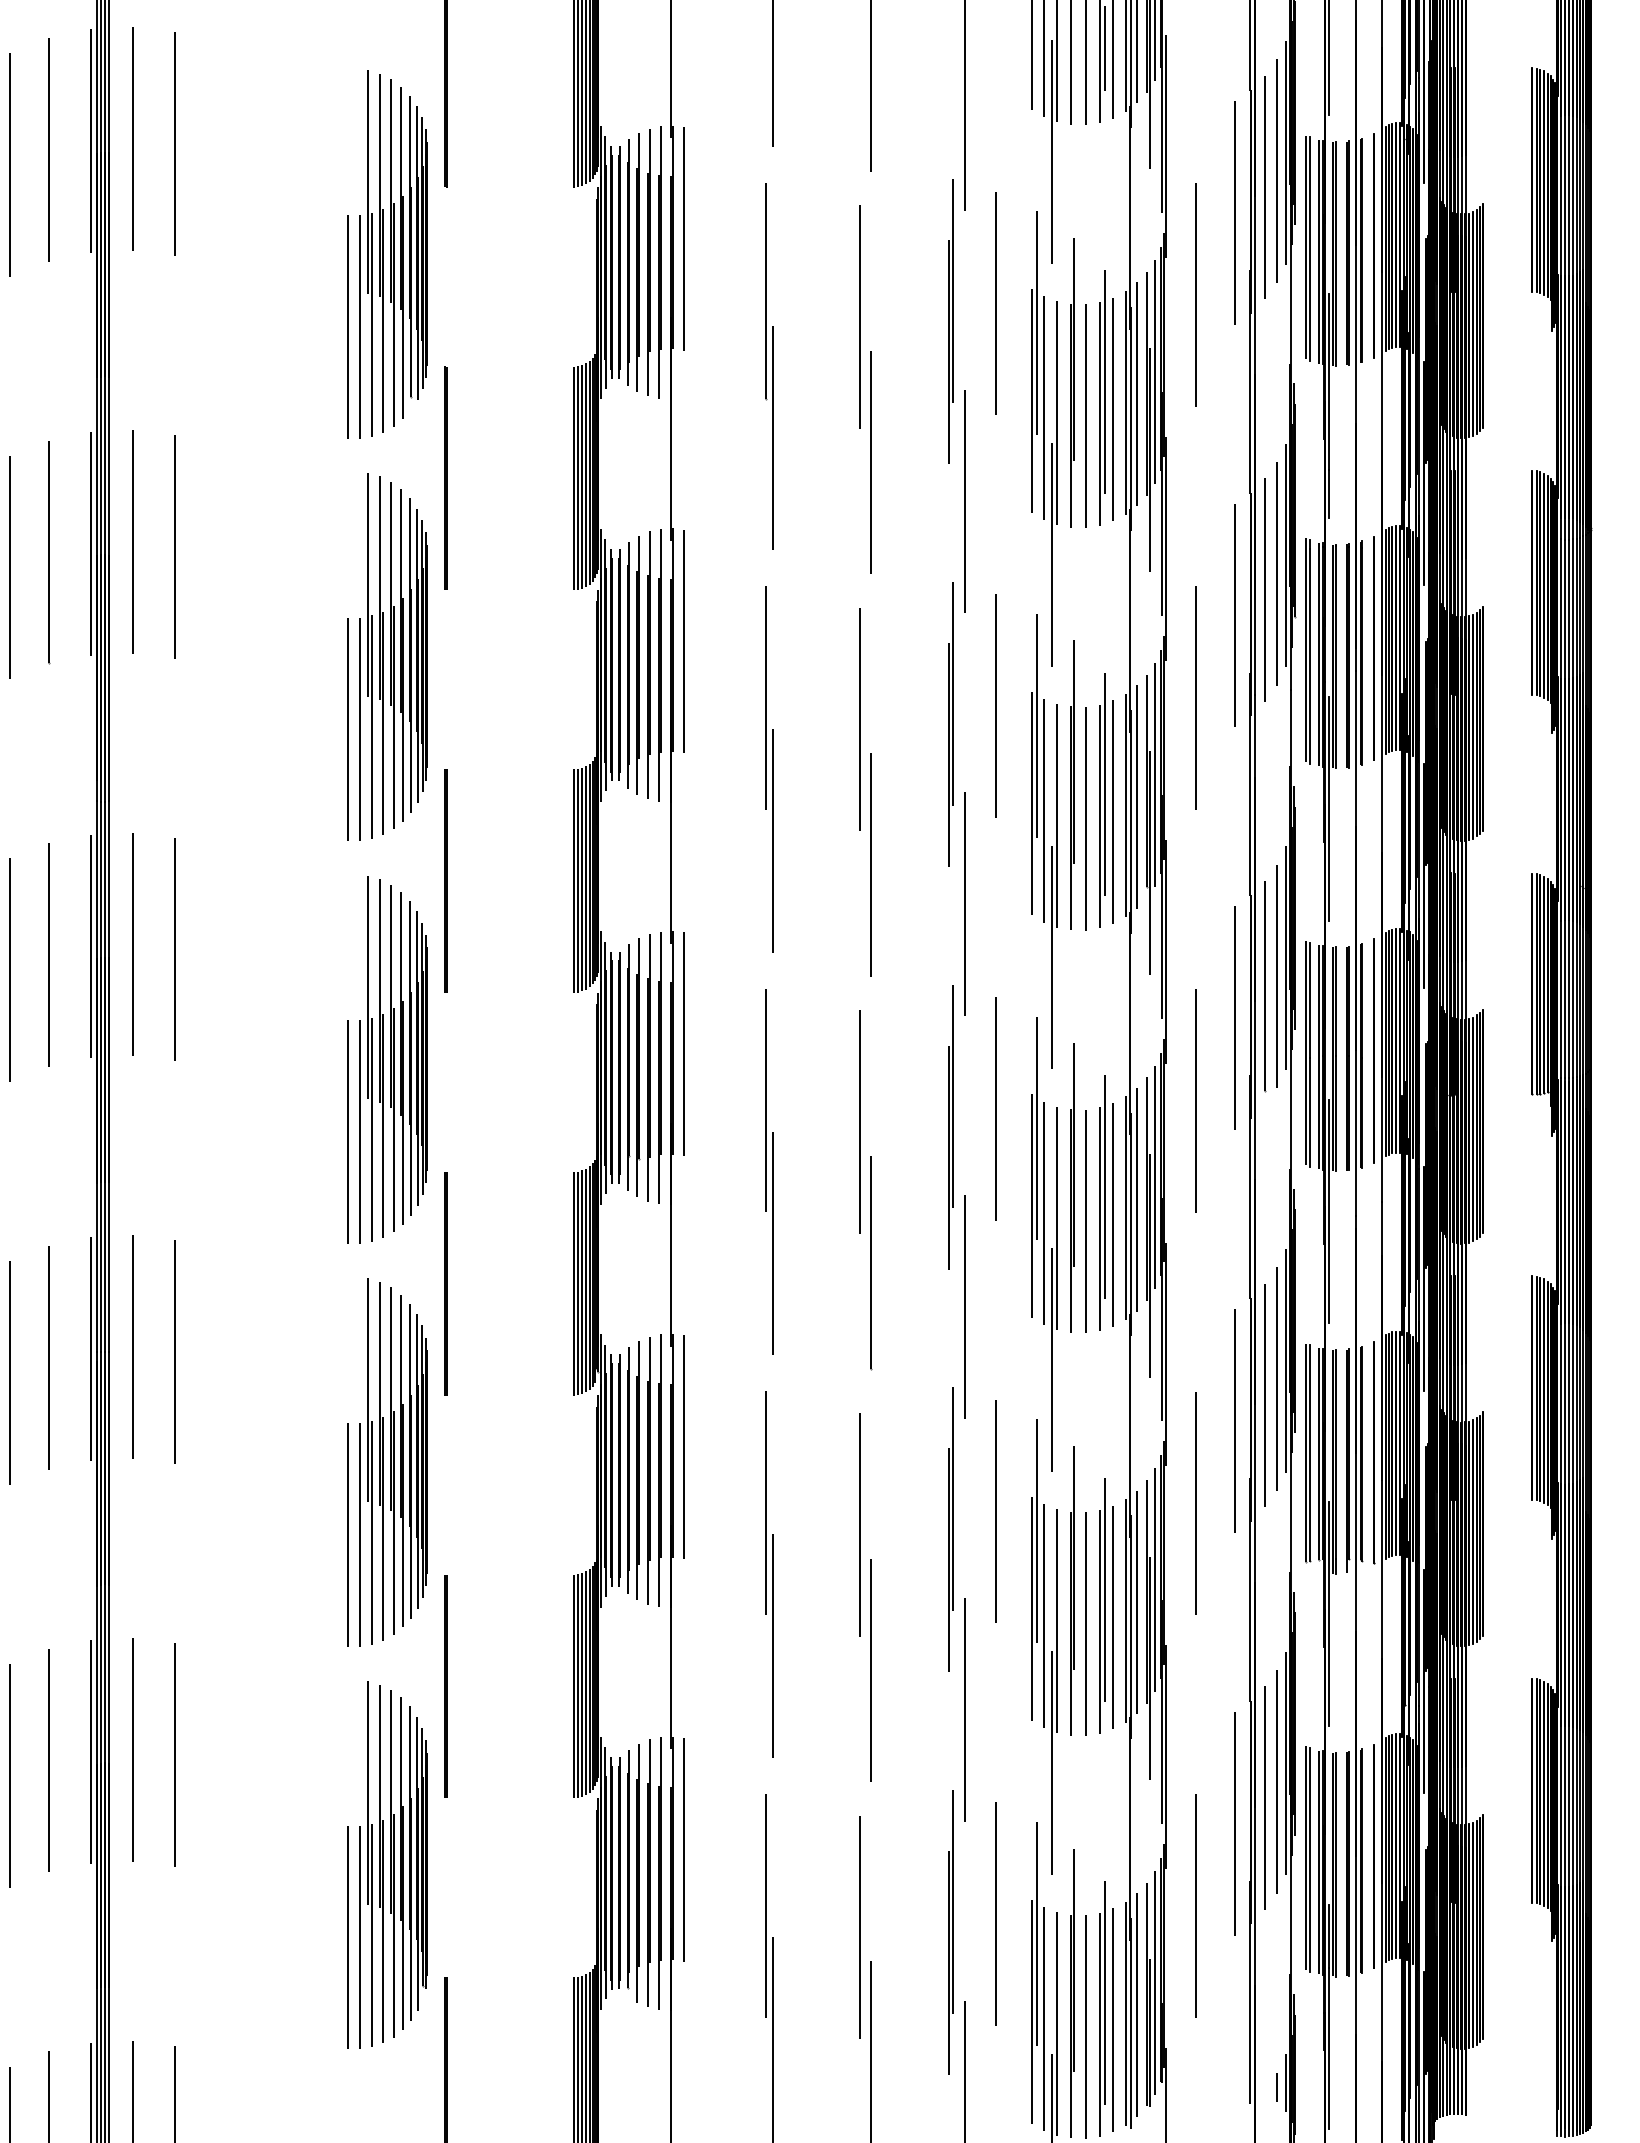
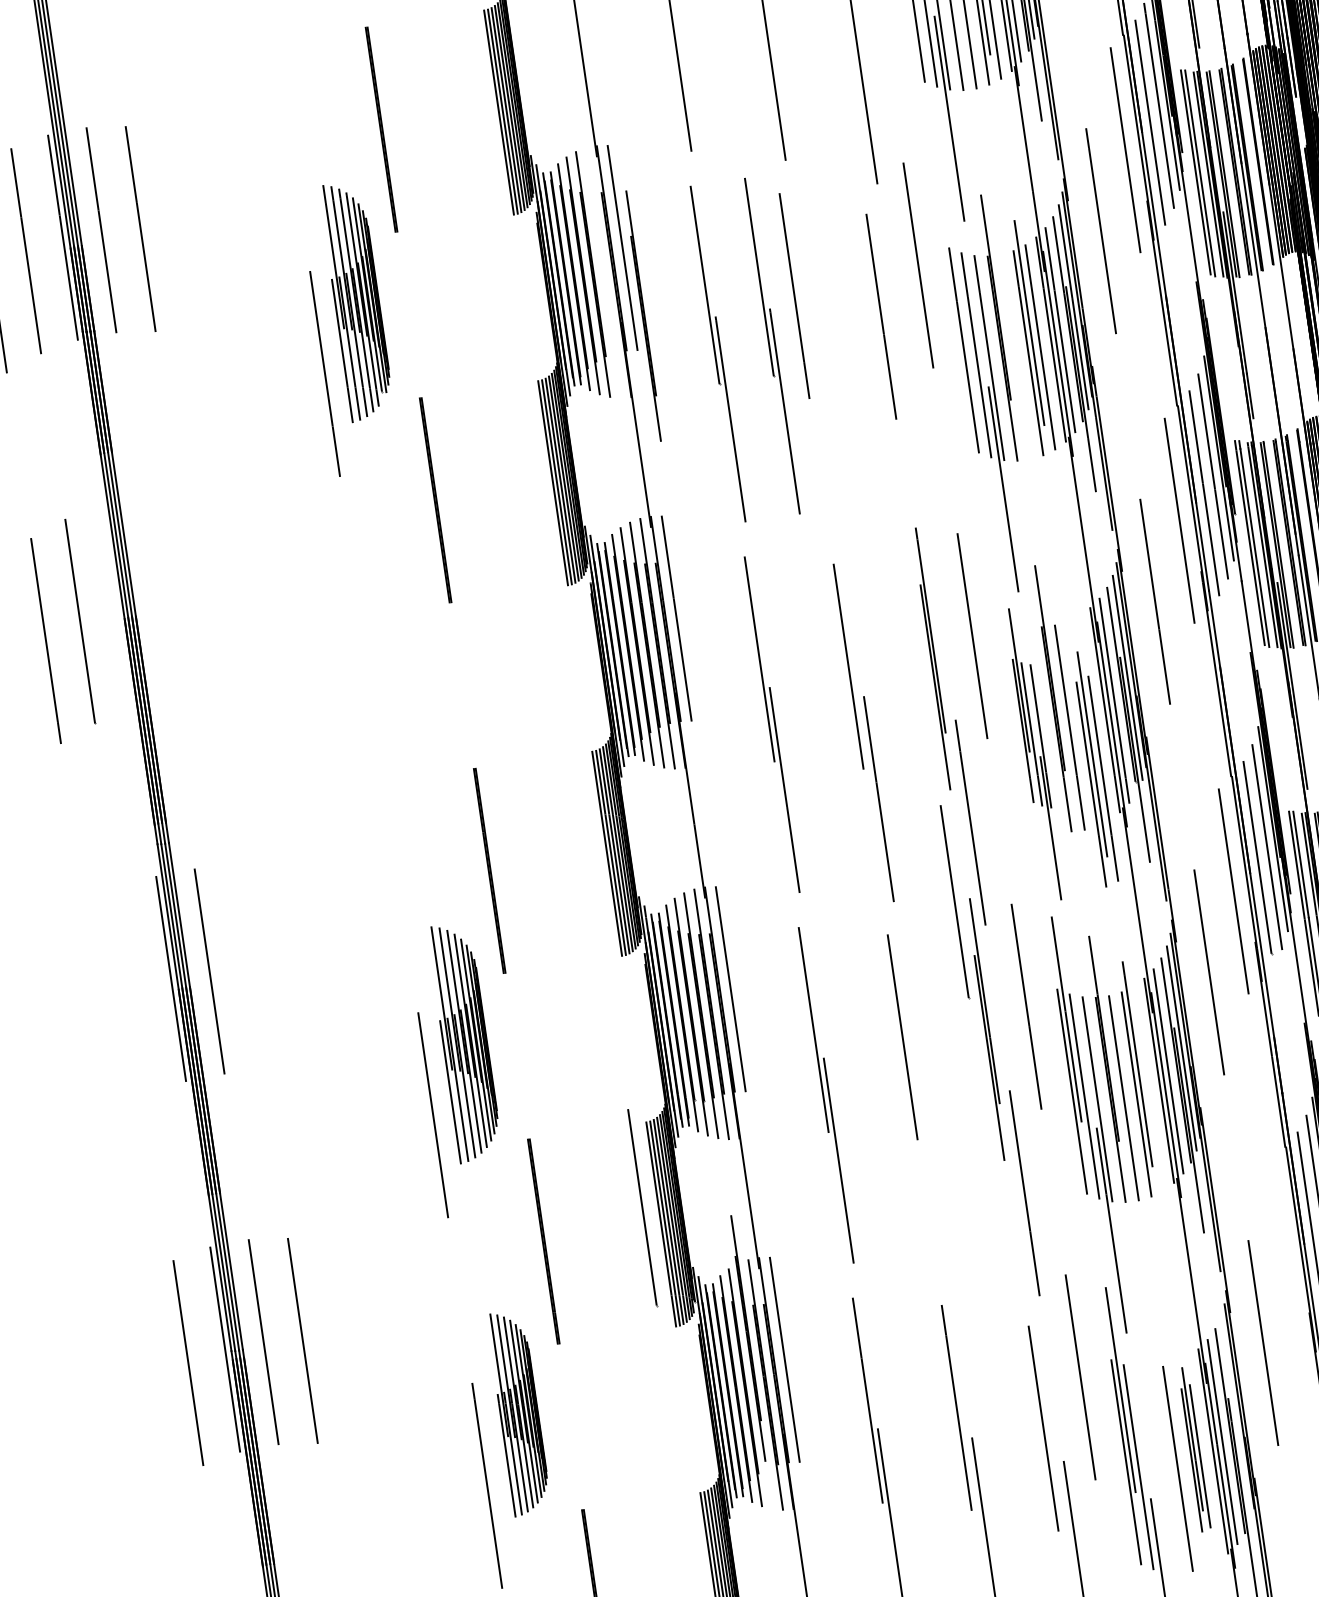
part: (393, 254) -> (357, 301), size x0.7
line: (659, 262) -> (643, 316), moved
line: (952, 290) -> (876, 259), removed
line: (1036, 323) -> (958, 278), removed
part: (828, 366) -> (772, 346), added
line: (1085, 415) -> (1015, 356), removed
line: (870, 462) -> (824, 428), removed
line: (964, 501) -> (915, 452), removed
line: (132, 541) -> (155, 600), removed
line: (90, 543) -> (117, 608), removed
line: (174, 546) -> (194, 599), removed
part: (393, 656) -> (411, 671), removed
line: (347, 729) -> (378, 744), removed
part: (1106, 800) -> (1095, 768), moved
part: (1044, 841) -> (1035, 754), size x0.7
line: (174, 949) -> (248, 970), removed
line: (49, 955) -> (134, 992), removed
line: (9, 969) -> (99, 1010), removed
line: (936, 986) -> (955, 902), added
part: (393, 1059) -> (465, 1042), size x0.7
line: (1113, 1214) -> (1148, 1088), removed
line: (871, 1263) -> (642, 1208), moved
line: (9, 1372) -> (153, 1381), removed
line: (1234, 1420) -> (1287, 1261), removed
part: (393, 1462) -> (519, 1413), size x0.6
line: (648, 1470) -> (748, 1338), moved
line: (952, 1498) -> (1038, 1371), removed
line: (1154, 1579) -> (1235, 1418), removed
part: (1072, 1590) -> (1161, 1439), removed
part: (1106, 1605) -> (1194, 1449), size x0.7
line: (1057, 1620) -> (1151, 1469), removed

